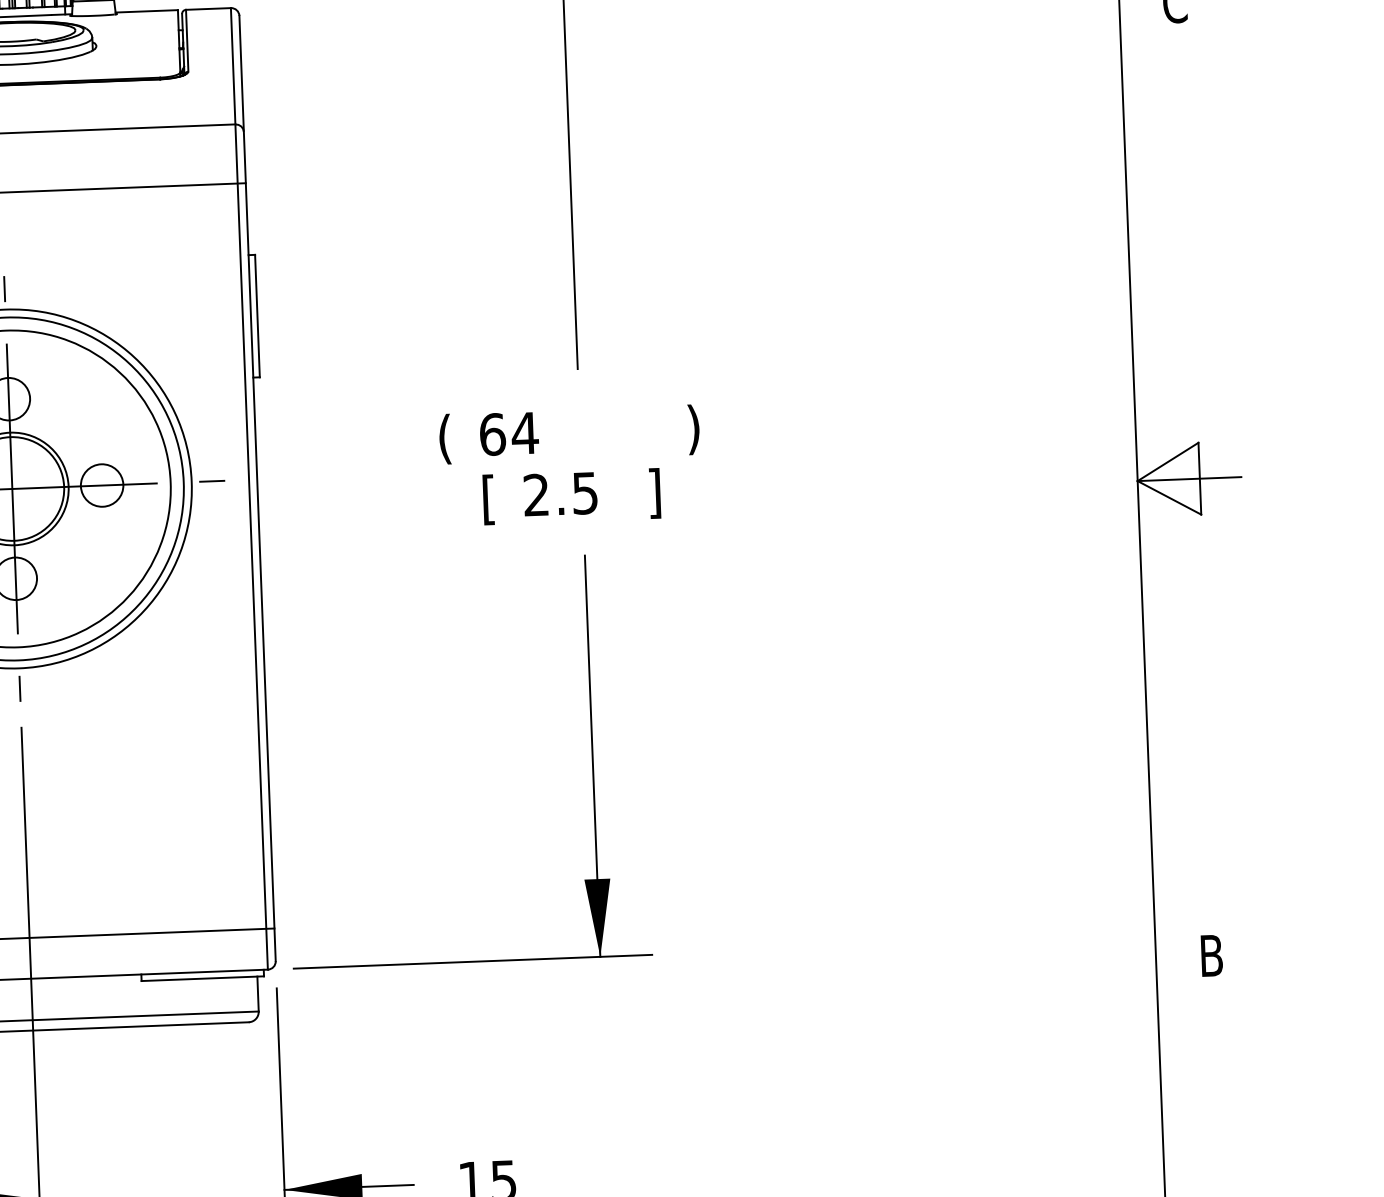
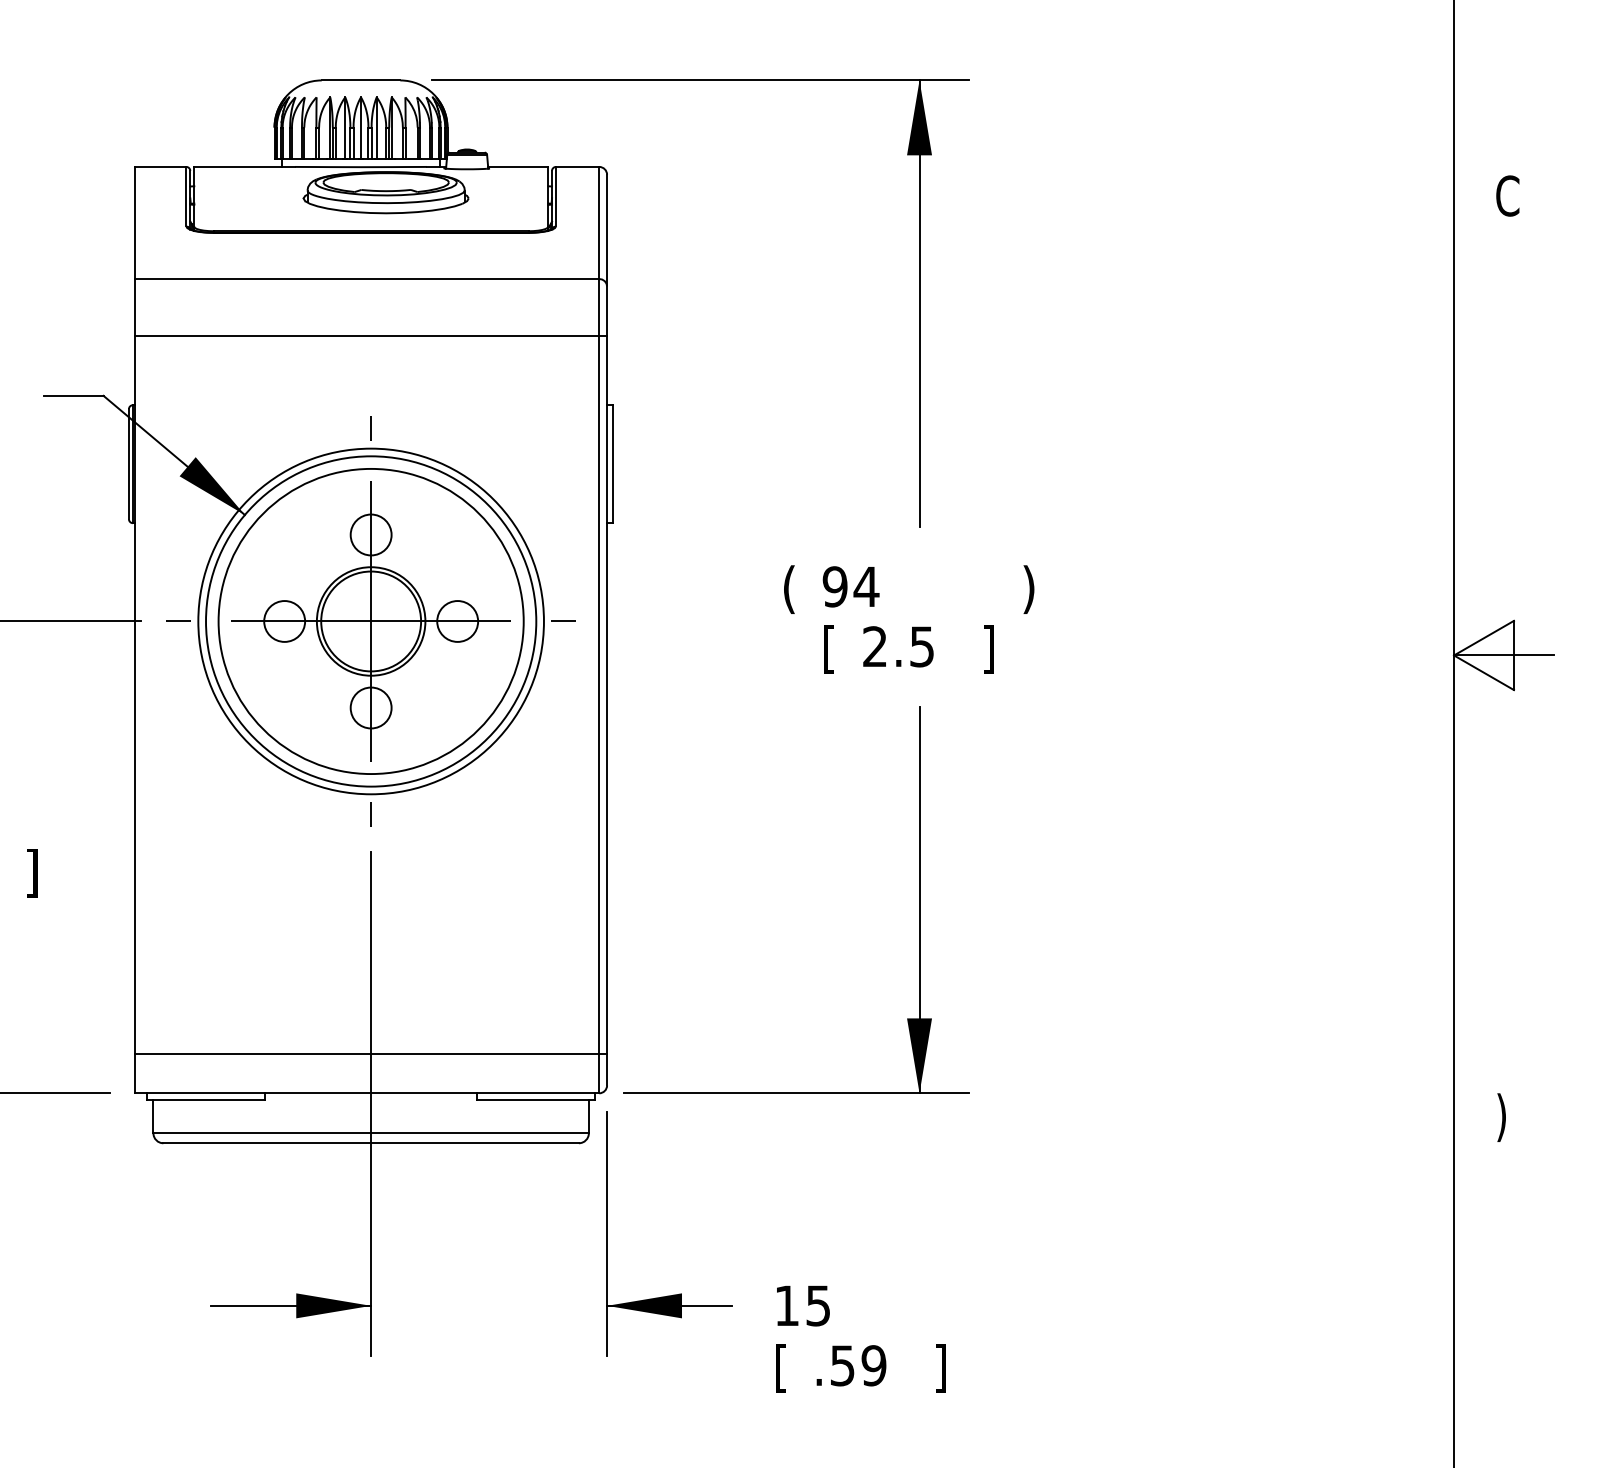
text: (491, 434) -> (834, 586), 64 -> 94
text: (1211, 958) -> (1507, 1117), B -> )

